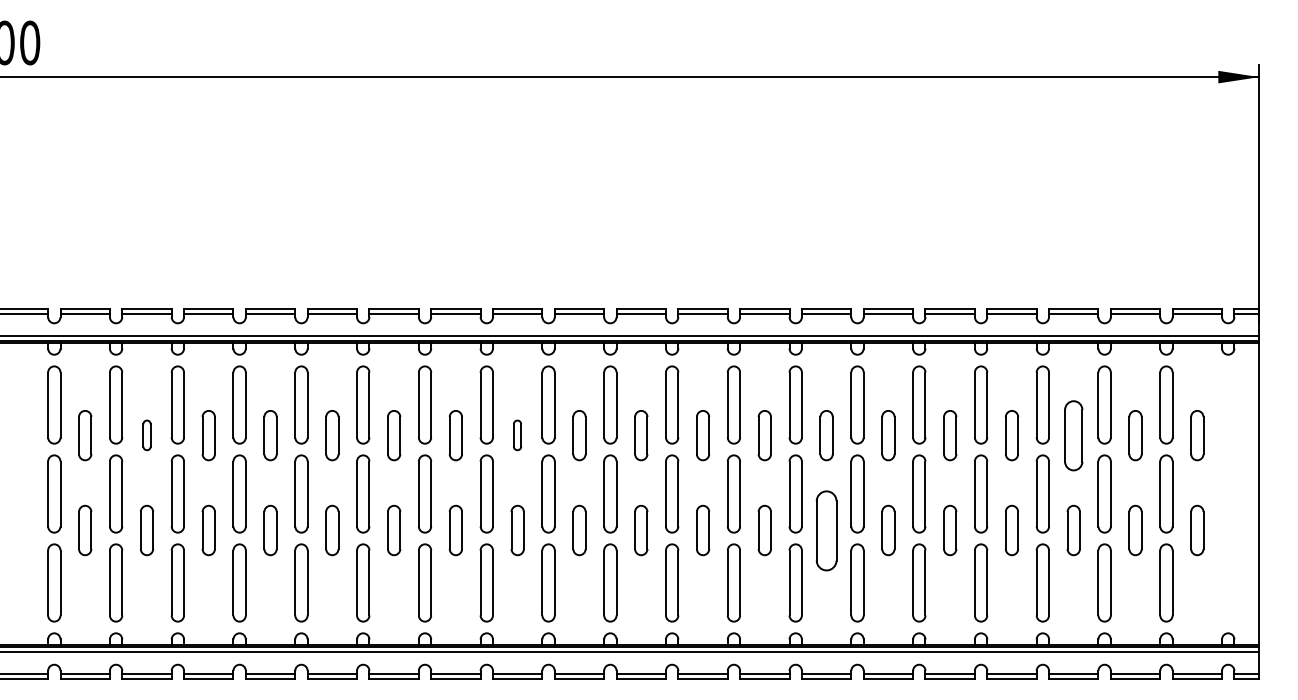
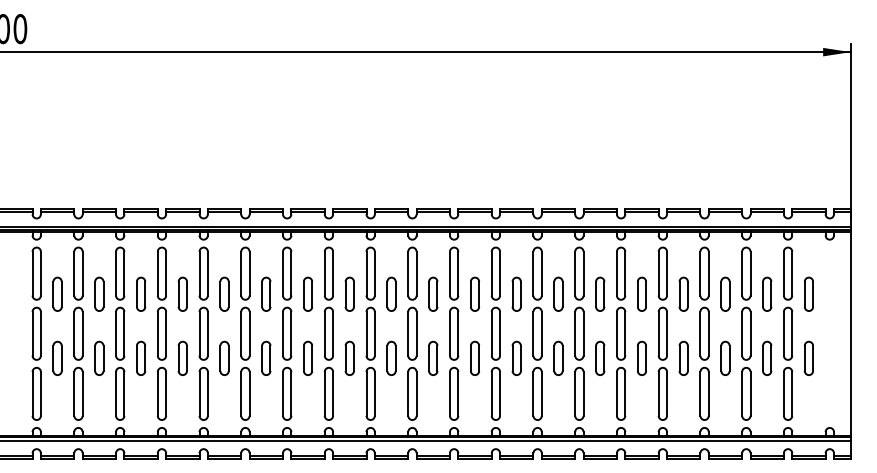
part: (147, 434) -> (99, 293), size x1.67
part: (517, 434) -> (349, 293), size x1.67
part: (1073, 434) -> (725, 293), size x0.71
part: (826, 529) -> (558, 357), size x0.62

